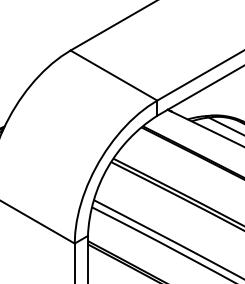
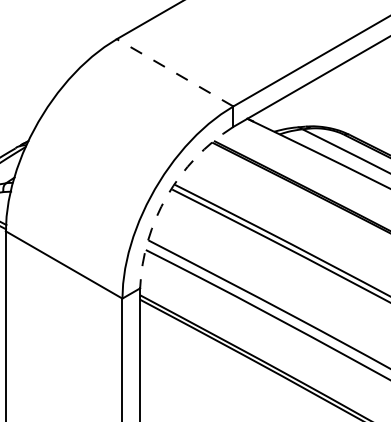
line: (113, 75) -> (174, 72), solid -> dashed
arc: (108, 167) -> (167, 196), solid -> dashed

